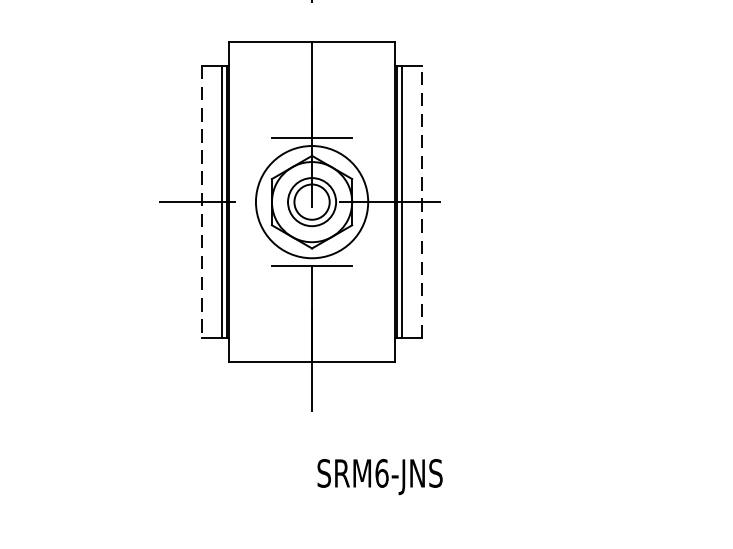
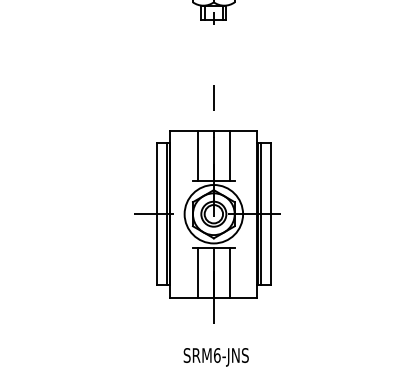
line: (280, 89) -> (197, 155), added
line: (344, 89) -> (230, 155), added
line: (201, 202) -> (156, 214), dashed -> solid
line: (420, 202) -> (270, 214), dashed -> solid
line: (280, 314) -> (197, 272), added
line: (344, 314) -> (230, 272), added
text: (378, 477) -> (215, 357), moved

